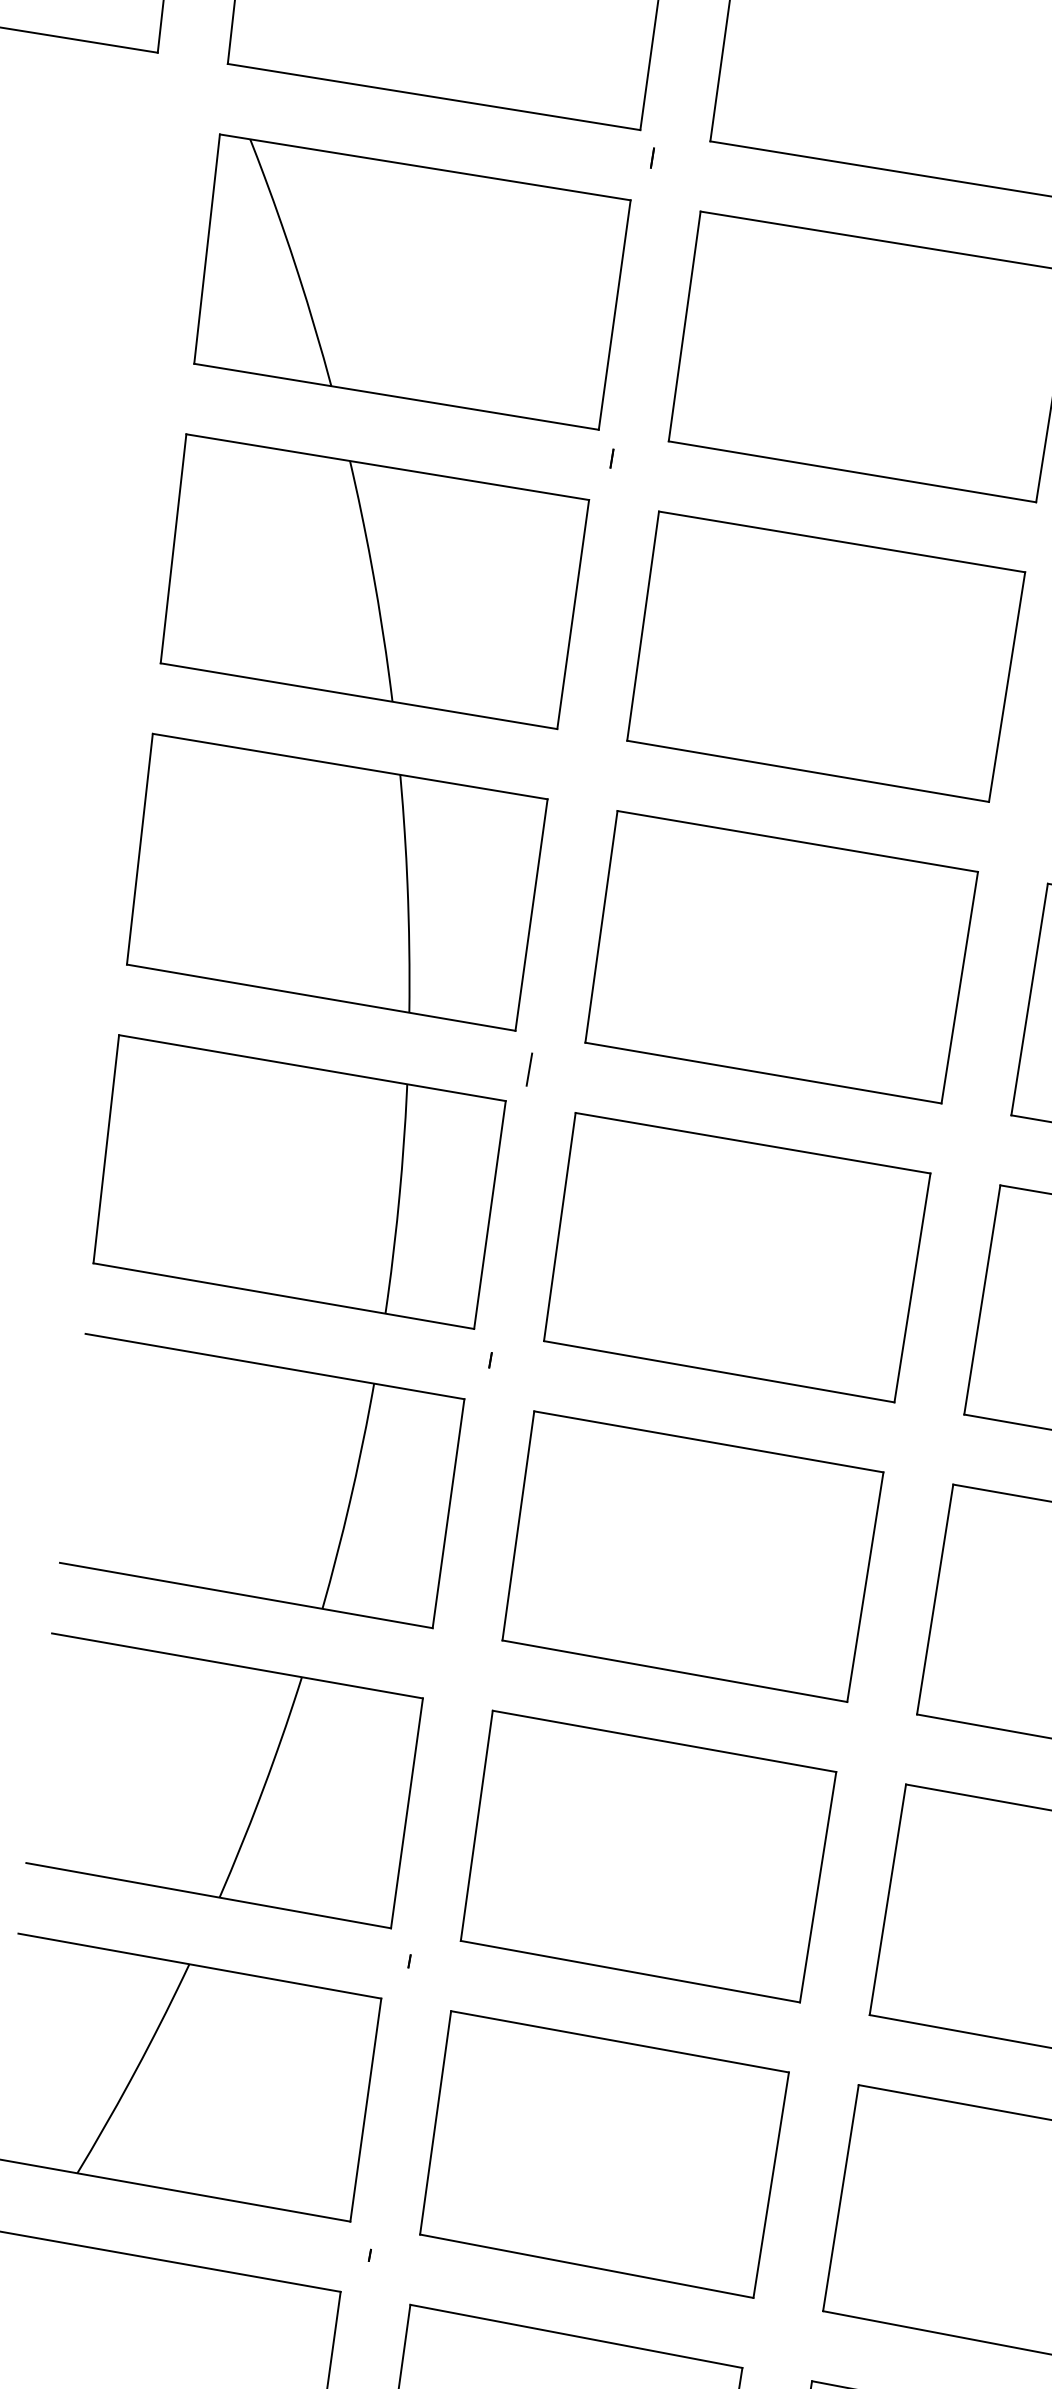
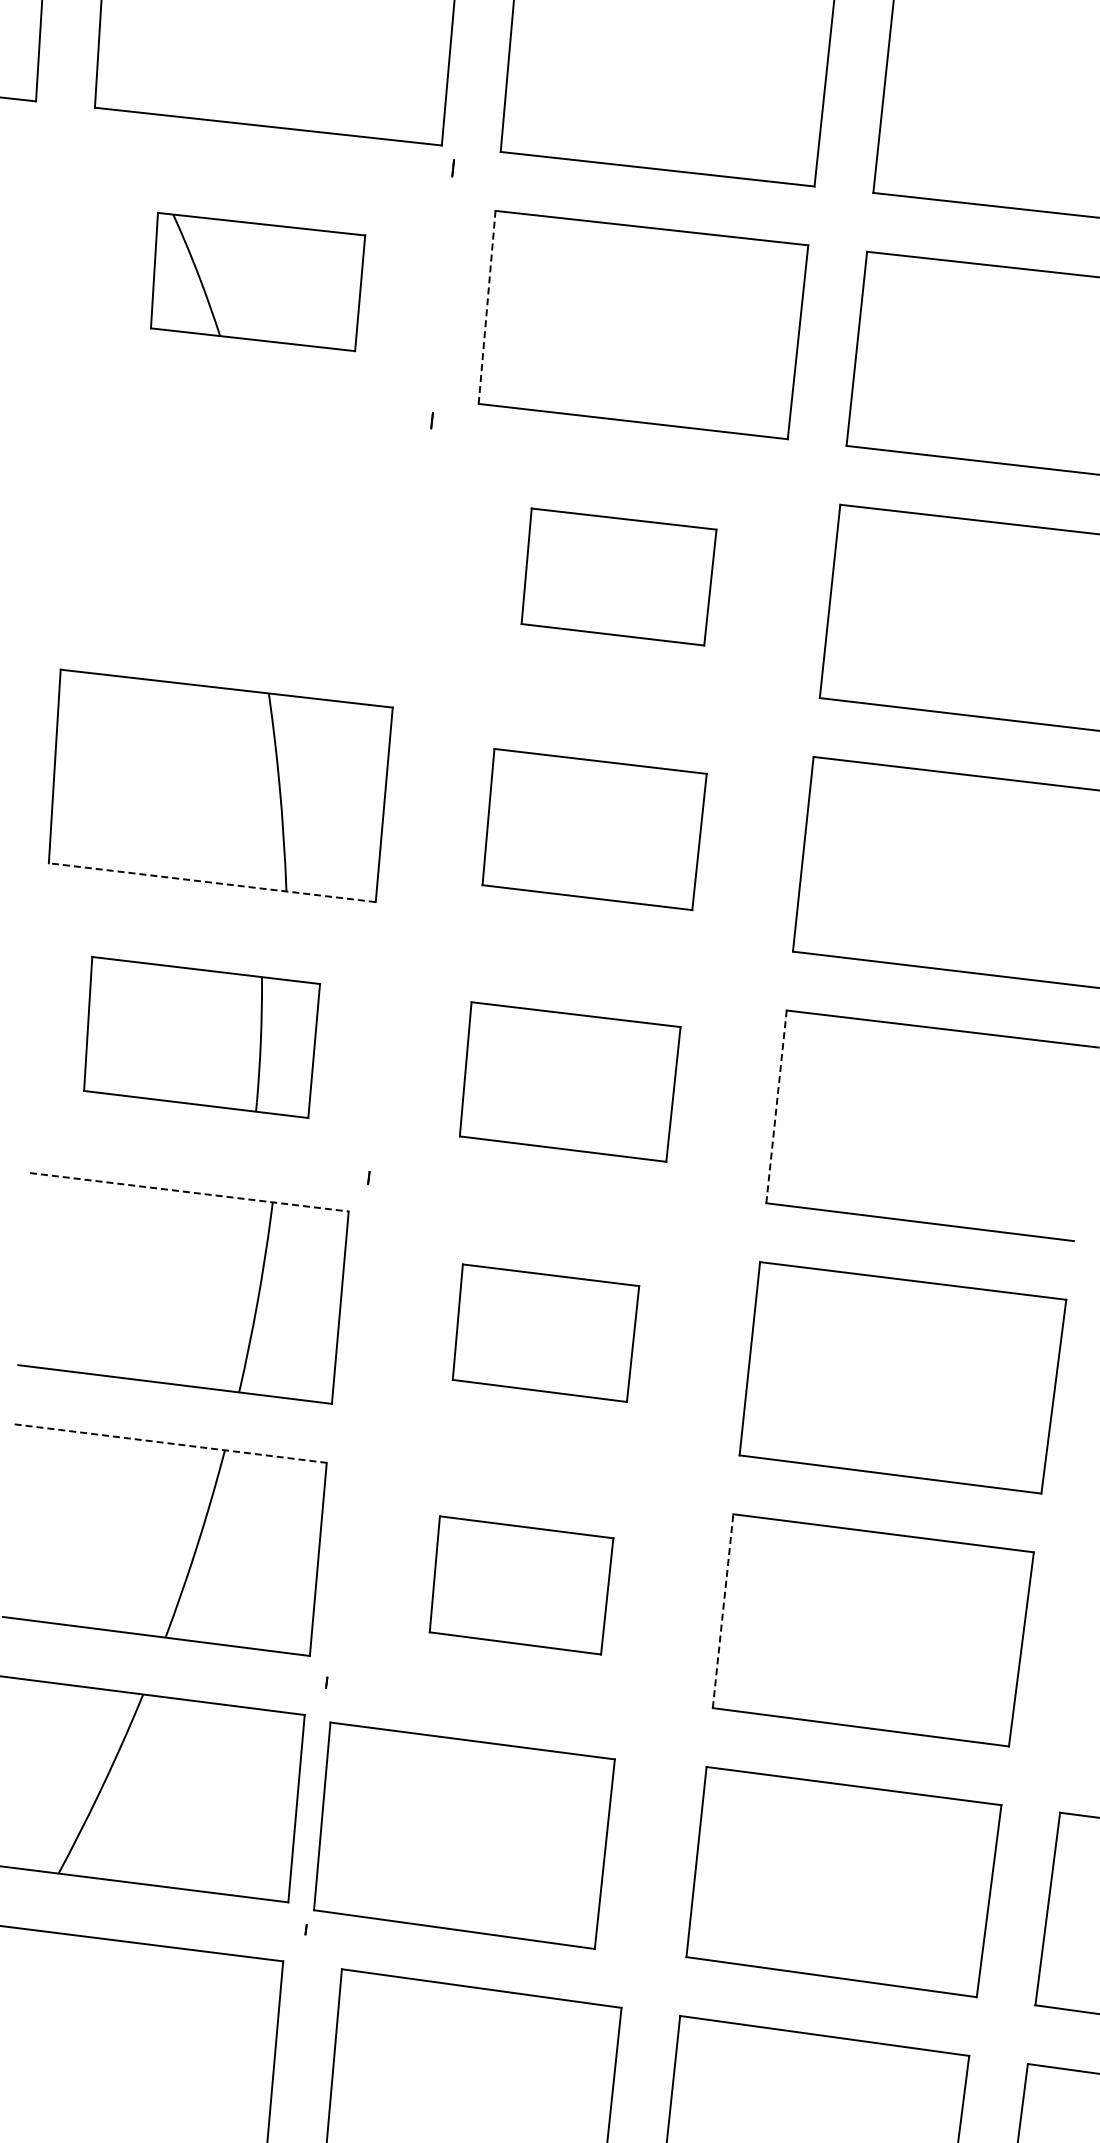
part: (411, 281) -> (257, 281), size x0.6
line: (685, 326) -> (487, 307), solid -> dashed
part: (374, 581) -> (239, 533), removed
part: (825, 656) -> (618, 576), size x0.6
part: (781, 957) -> (594, 829), size x0.7
line: (321, 997) -> (212, 882), solid -> dashed
line: (528, 1069) -> (388, 933), removed
part: (298, 1182) -> (201, 1037), size x0.7
part: (736, 1257) -> (569, 1081), size x0.7
line: (982, 1299) -> (776, 1106), solid -> dashed
line: (275, 1366) -> (189, 1192), solid -> dashed
part: (692, 1555) -> (545, 1332), size x0.6
line: (238, 1665) -> (171, 1443), solid -> dashed
part: (648, 1856) -> (521, 1585), size x0.6
line: (888, 1898) -> (723, 1610), solid -> dashed
part: (604, 2154) -> (464, 1835), moved

